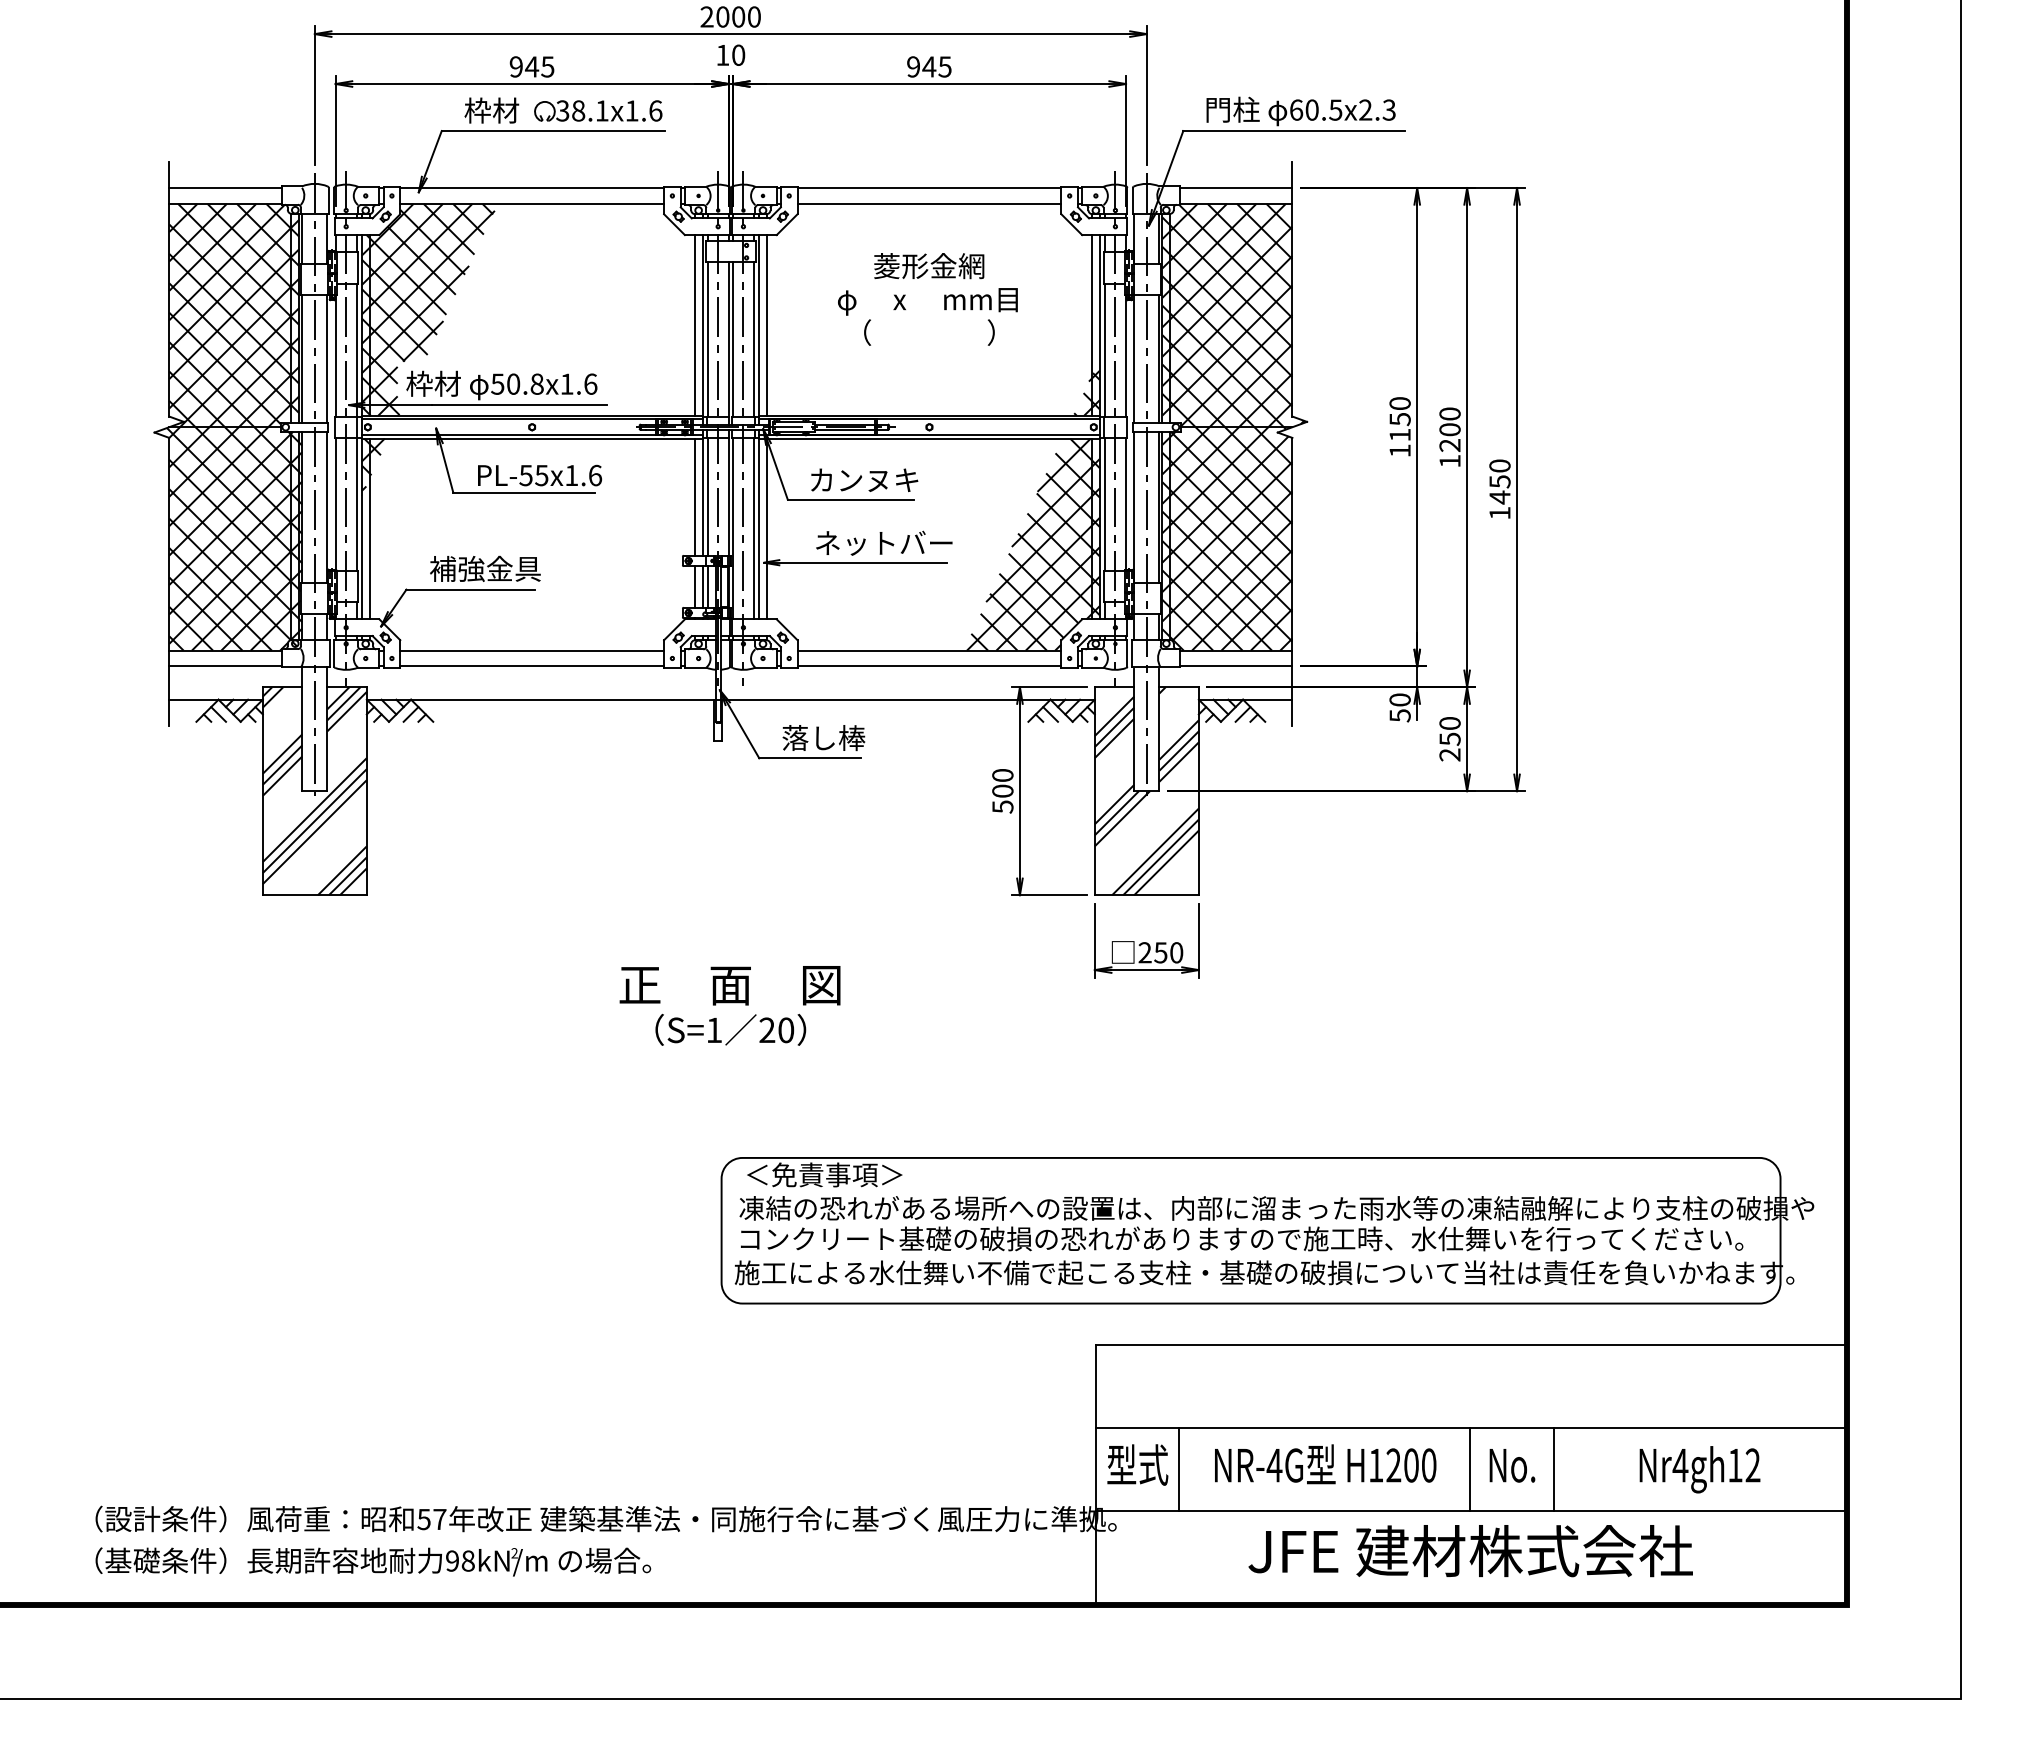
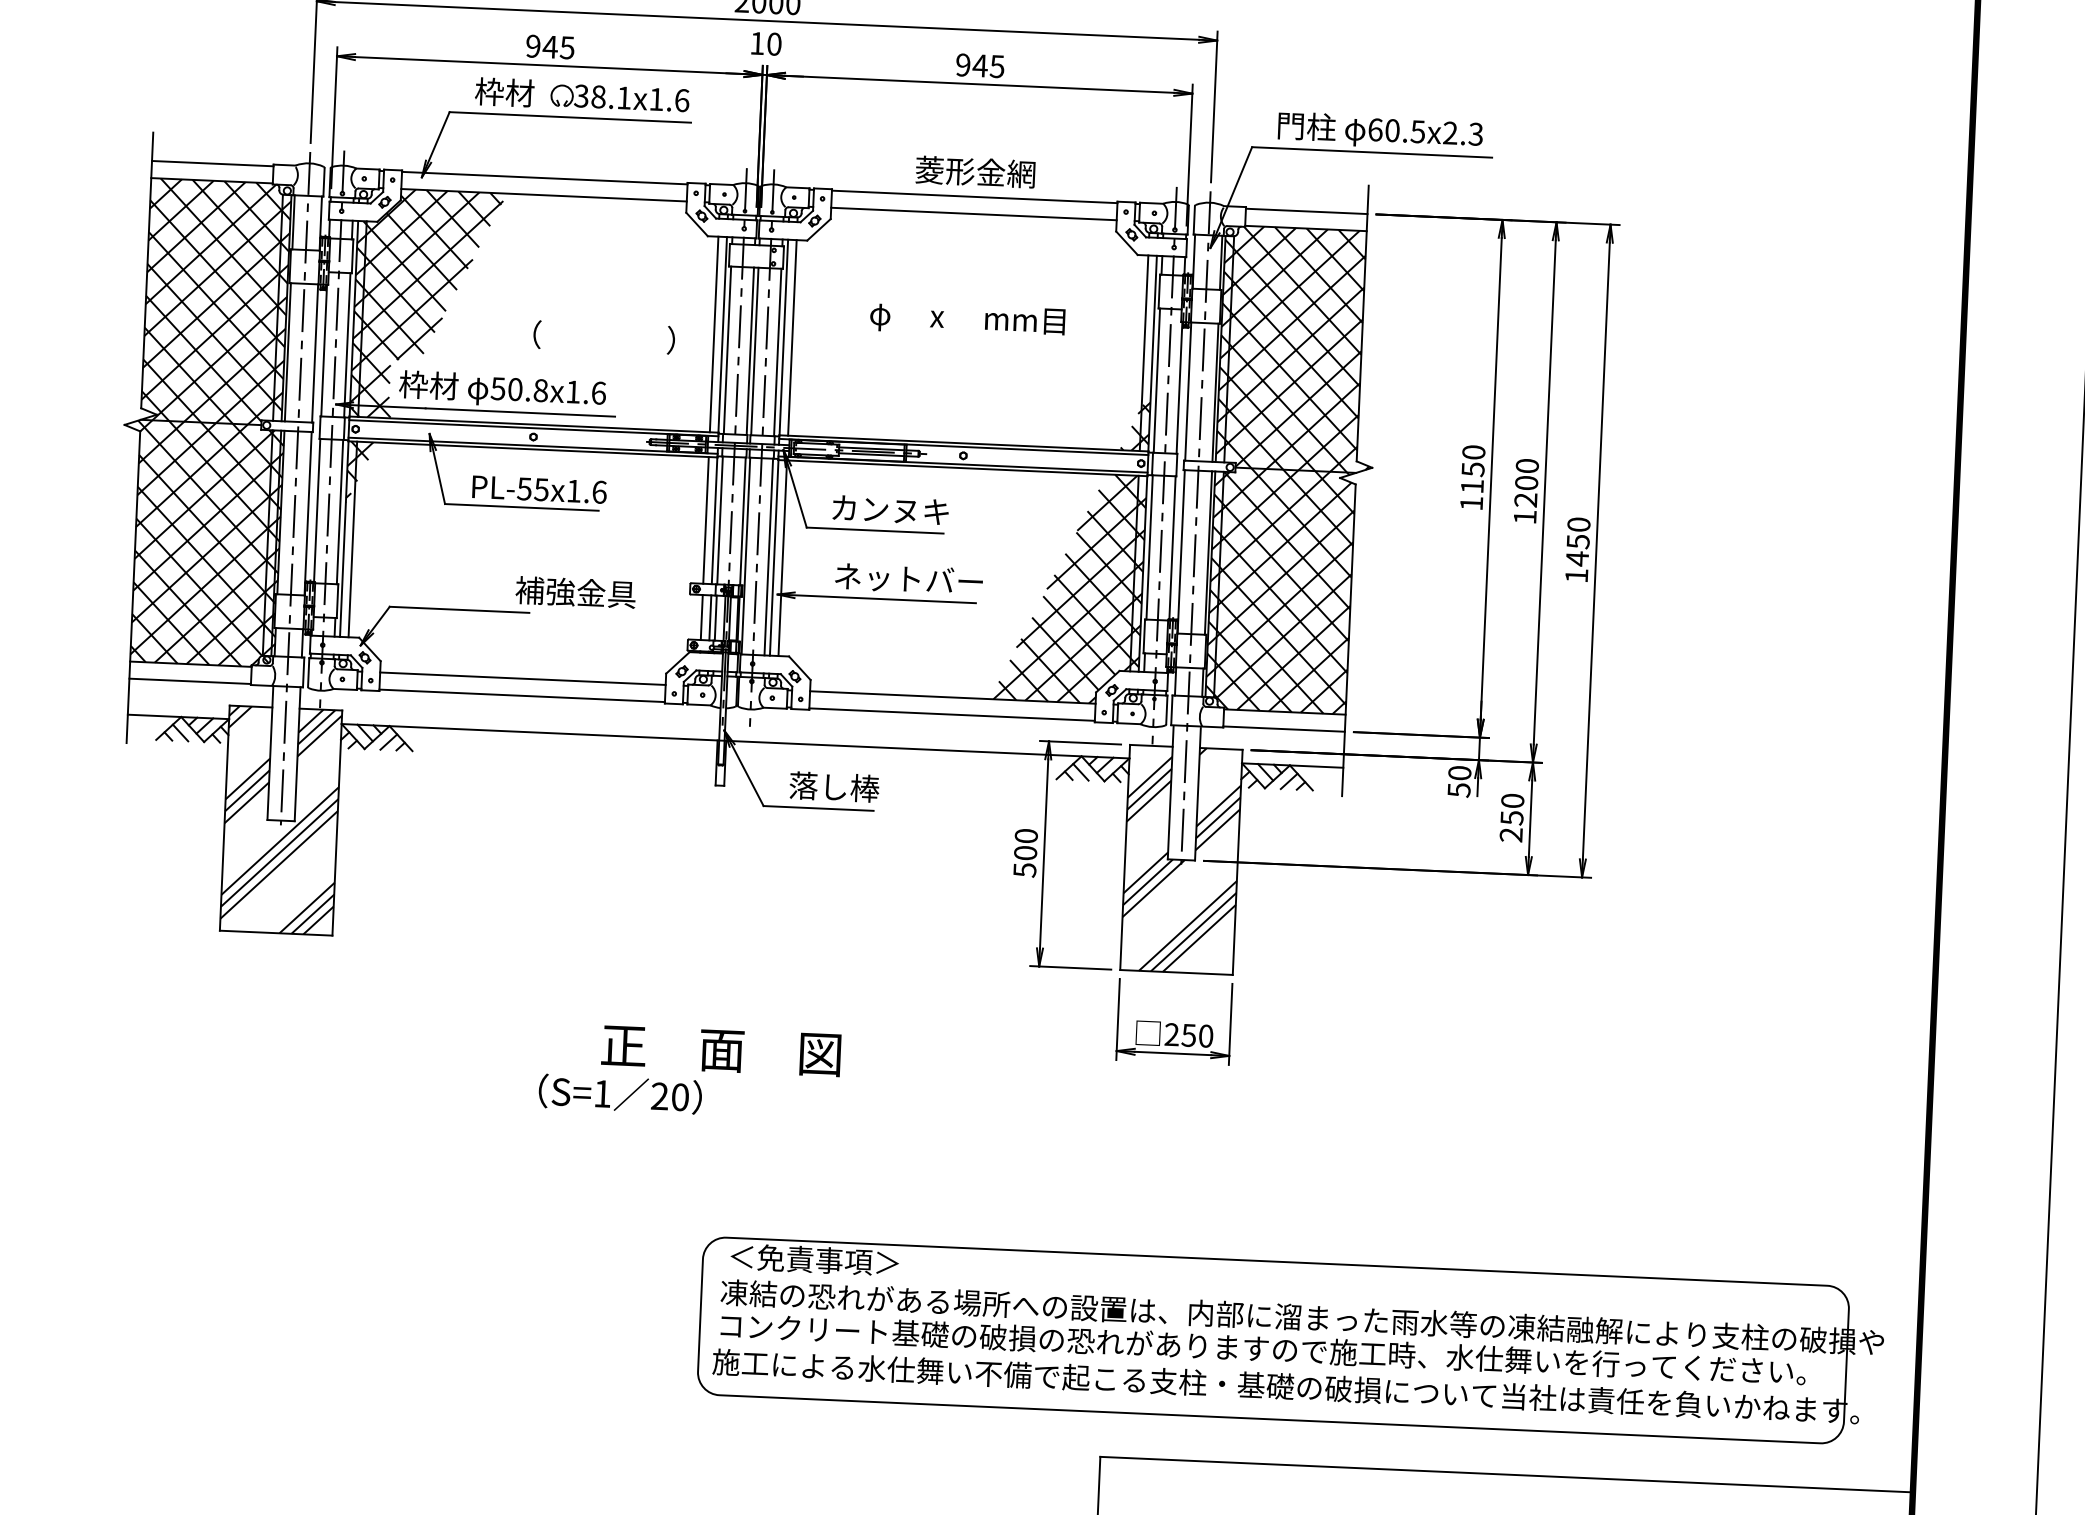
text: (929, 266) -> (975, 172), moved
text: (929, 332) -> (604, 337), moved
text: (485, 568) -> (575, 592), moved
text: (730, 1029) -> (620, 1093), moved

